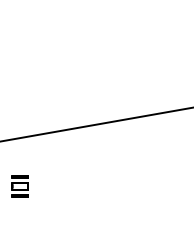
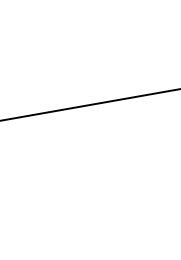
part: (19, 186) -> (25, 169), removed

